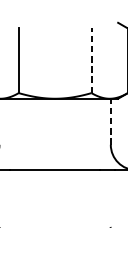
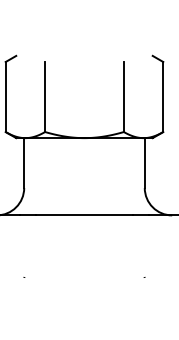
line: (91, 60) -> (123, 96), dashed -> solid
line: (110, 122) -> (144, 163), dashed -> solid

